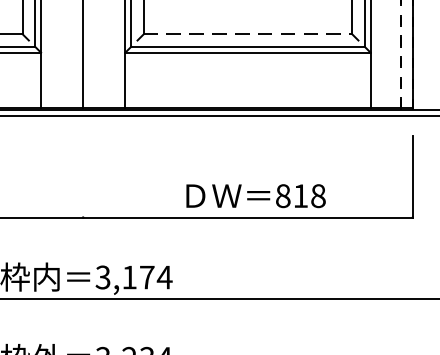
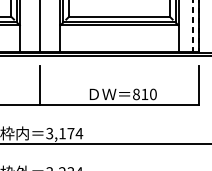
line: (248, 34) -> (119, 16), dashed -> solid
line: (83, 175) -> (40, 84), added
text: (318, 196) -> (153, 94), 818 -> 810

